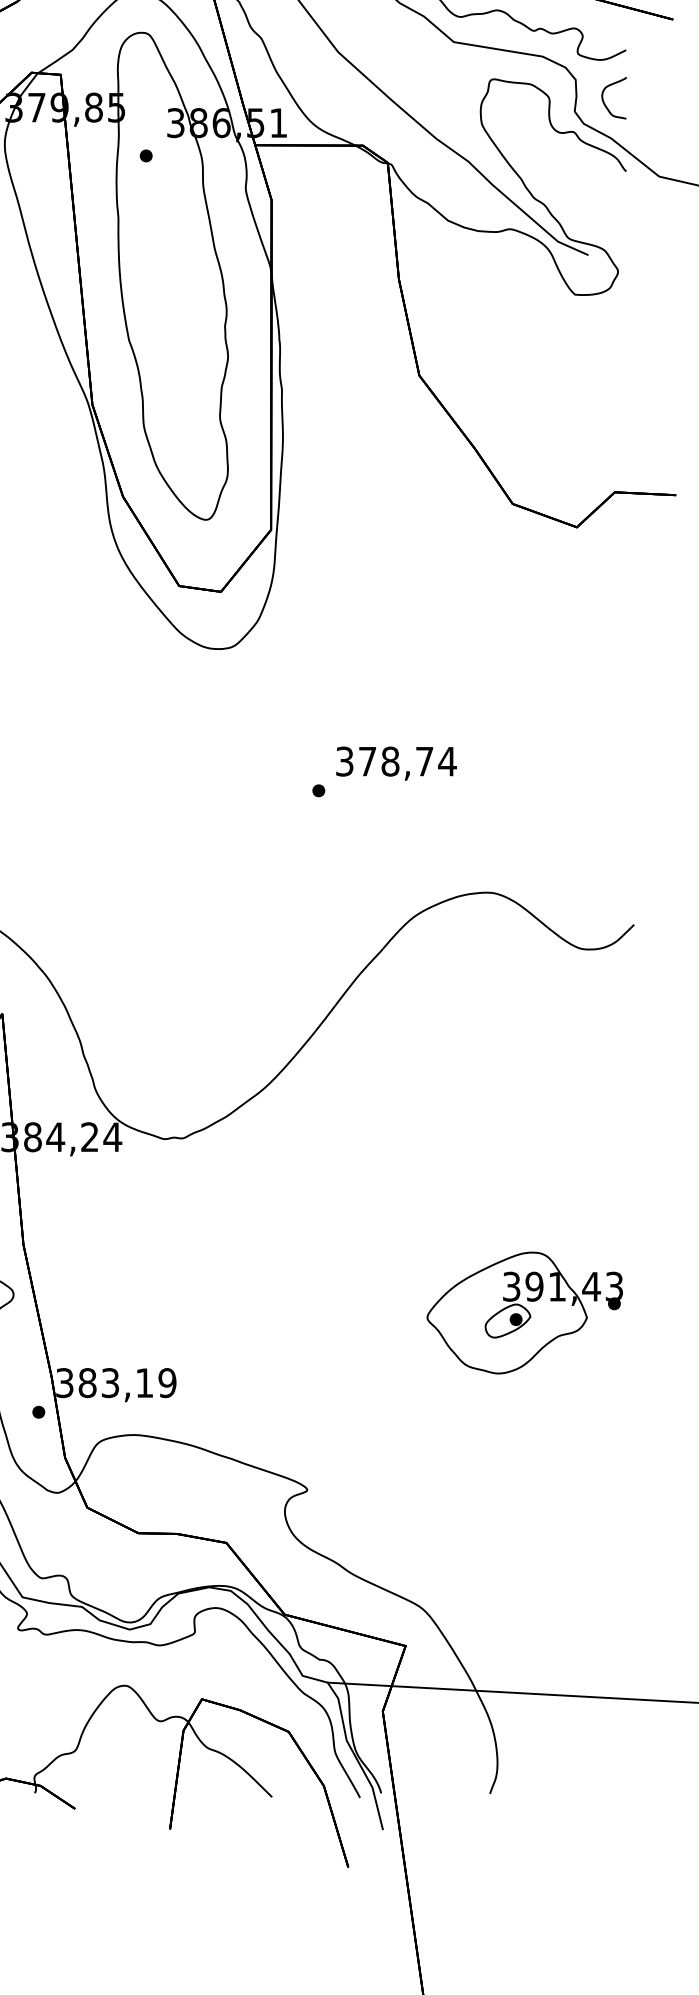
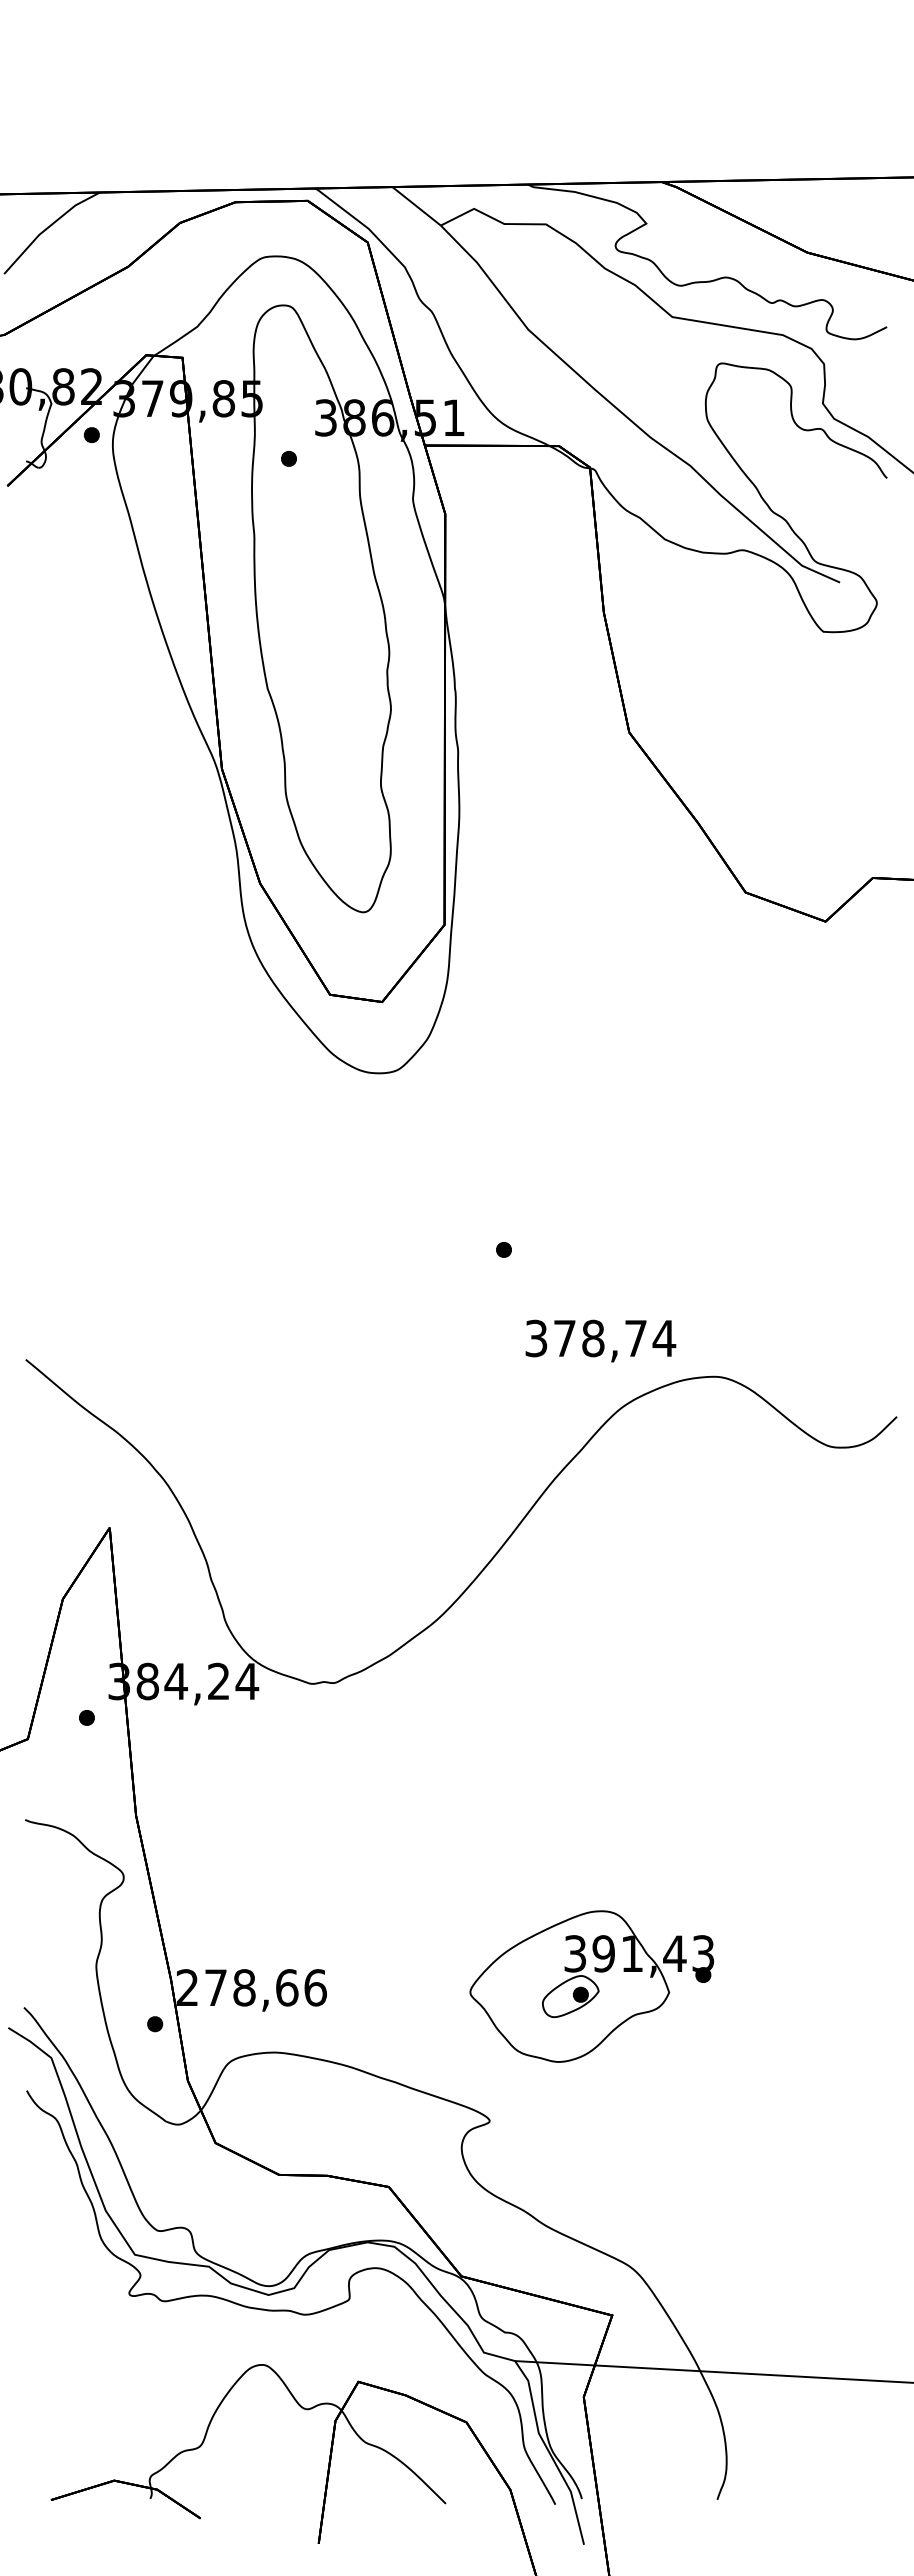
curve: (604, 101) -> (859, 390), removed
text: (396, 763) -> (600, 1340), moved
part: (524, 1312) -> (591, 1986), moved
text: (116, 1382) -> (251, 1987), 383,19 -> 278,66

